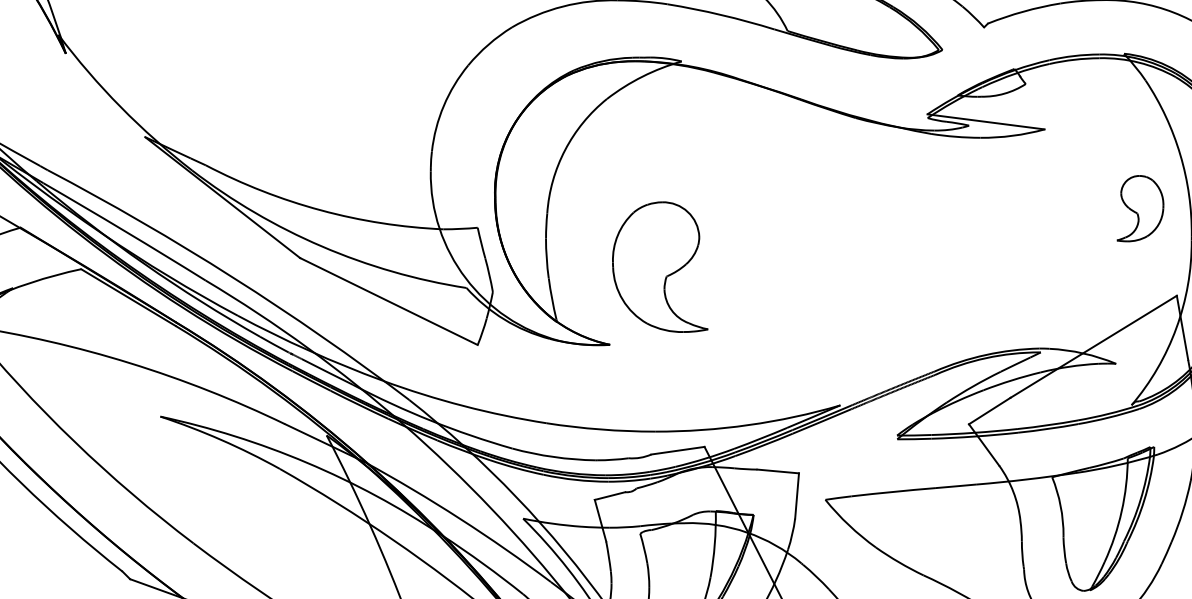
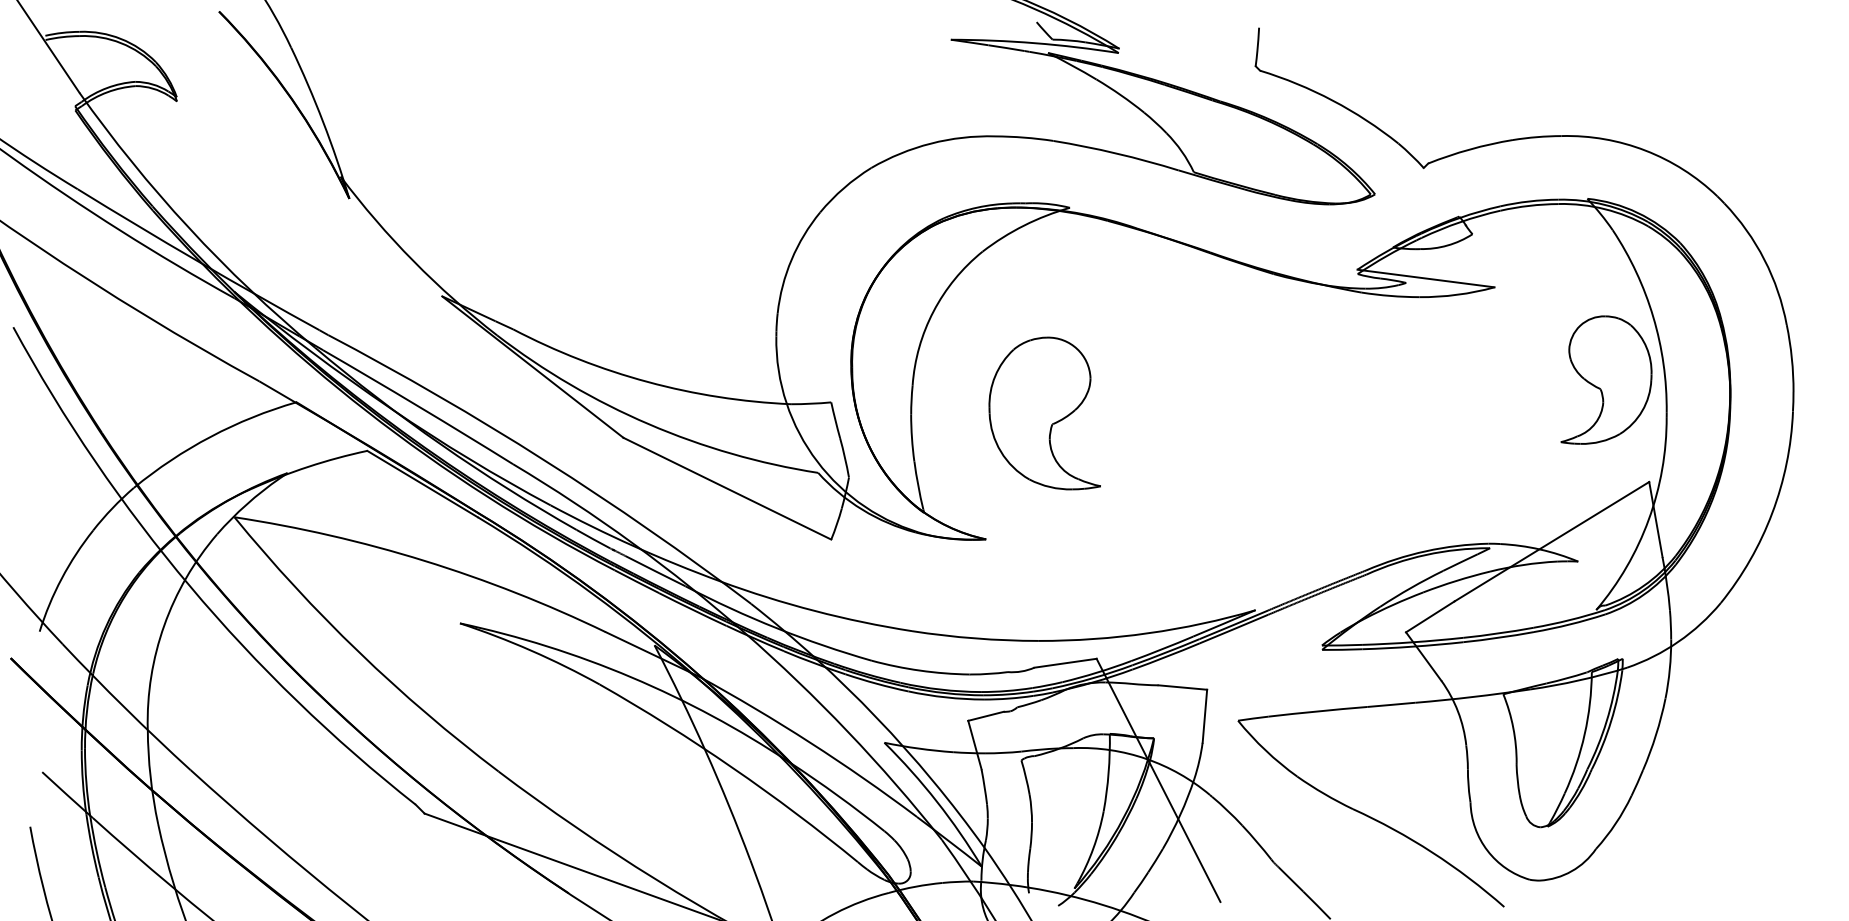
part: (1140, 208) -> (1606, 379), size x1.67
part: (659, 267) -> (1044, 413), moved

